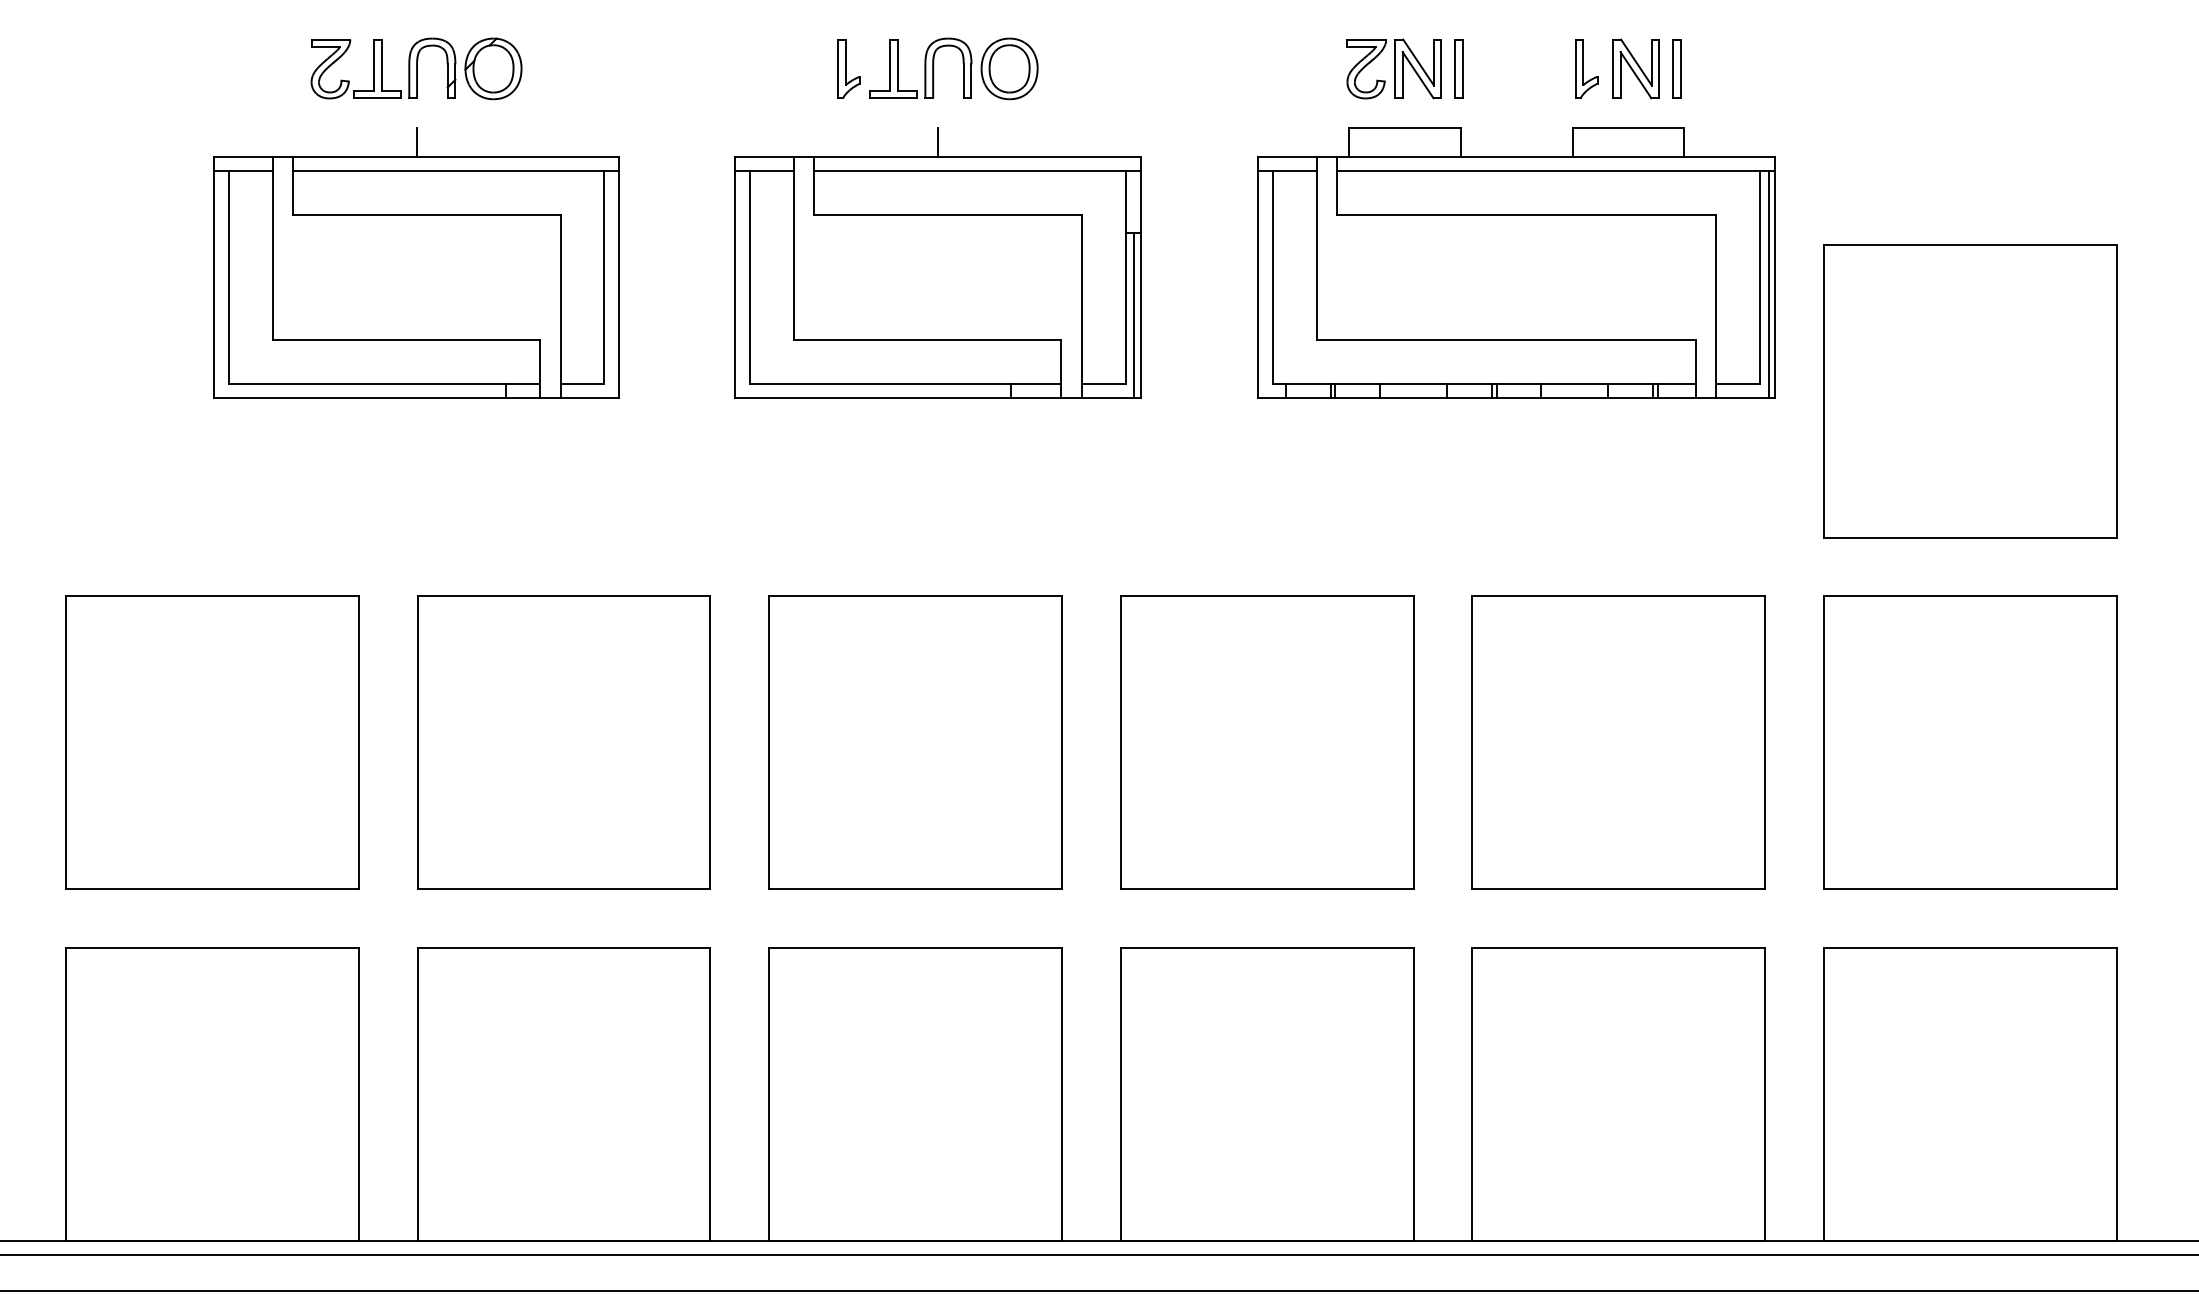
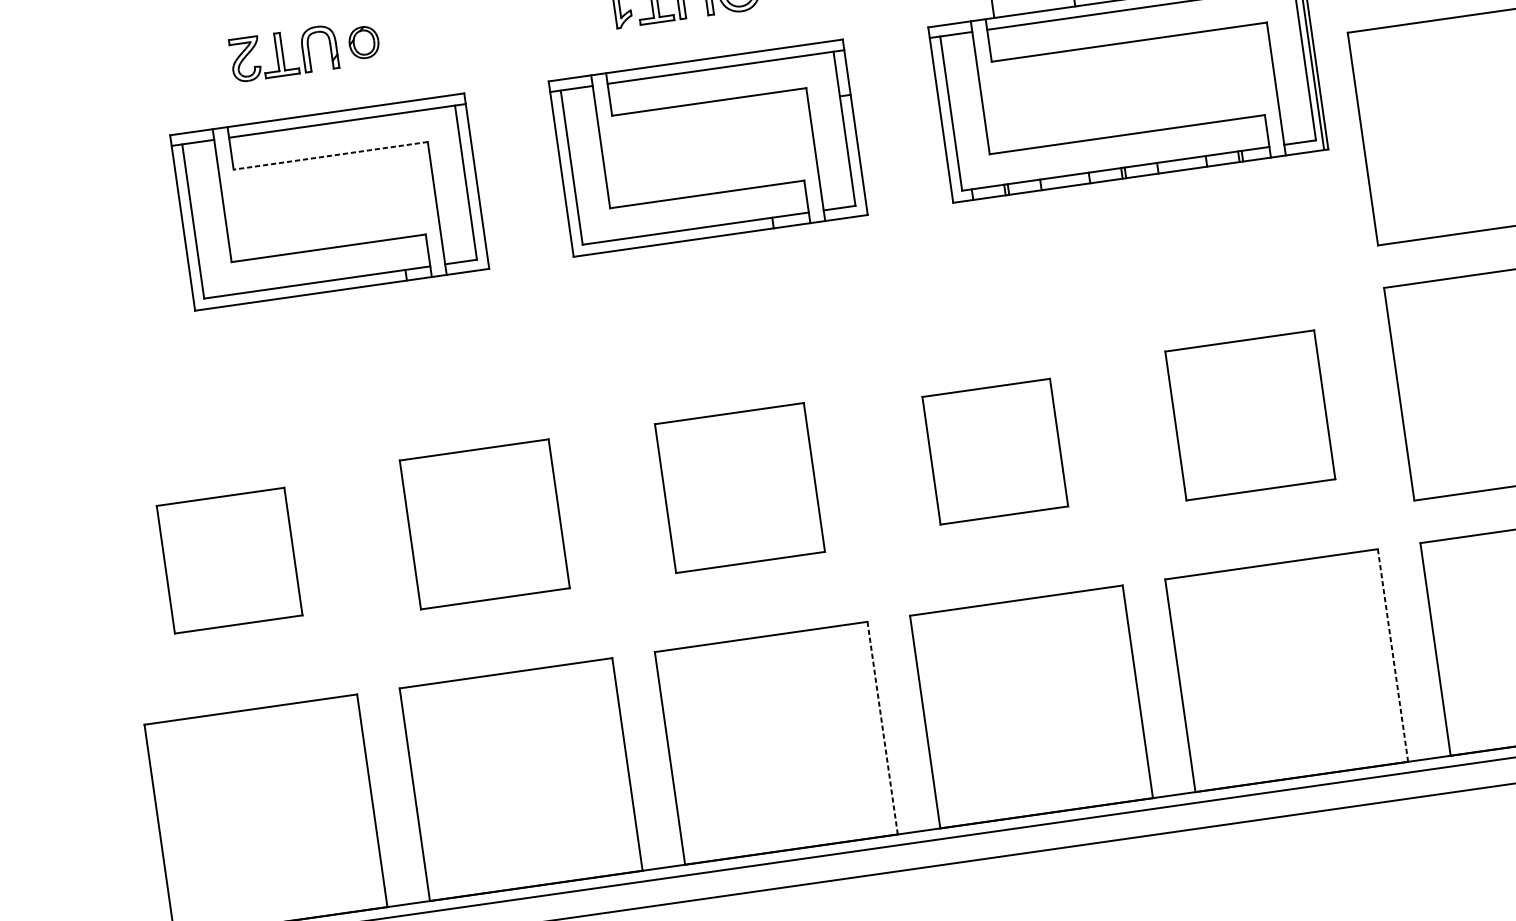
part: (493, 68) -> (364, 42), size x0.7
line: (416, 141) -> (315, 103), removed
line: (937, 141) -> (693, 49), removed
line: (426, 215) -> (330, 155), solid -> dashed
line: (1133, 315) -> (854, 155), removed
part: (212, 742) -> (229, 560), size x0.6
part: (563, 742) -> (484, 524), size x0.7
part: (915, 742) -> (739, 487), size x0.7
part: (1267, 742) -> (995, 451), size x0.6
part: (1618, 742) -> (1250, 415), size x0.7
line: (1062, 1093) -> (882, 727), solid -> dashed
line: (1765, 1093) -> (1393, 654), solid -> dashed

